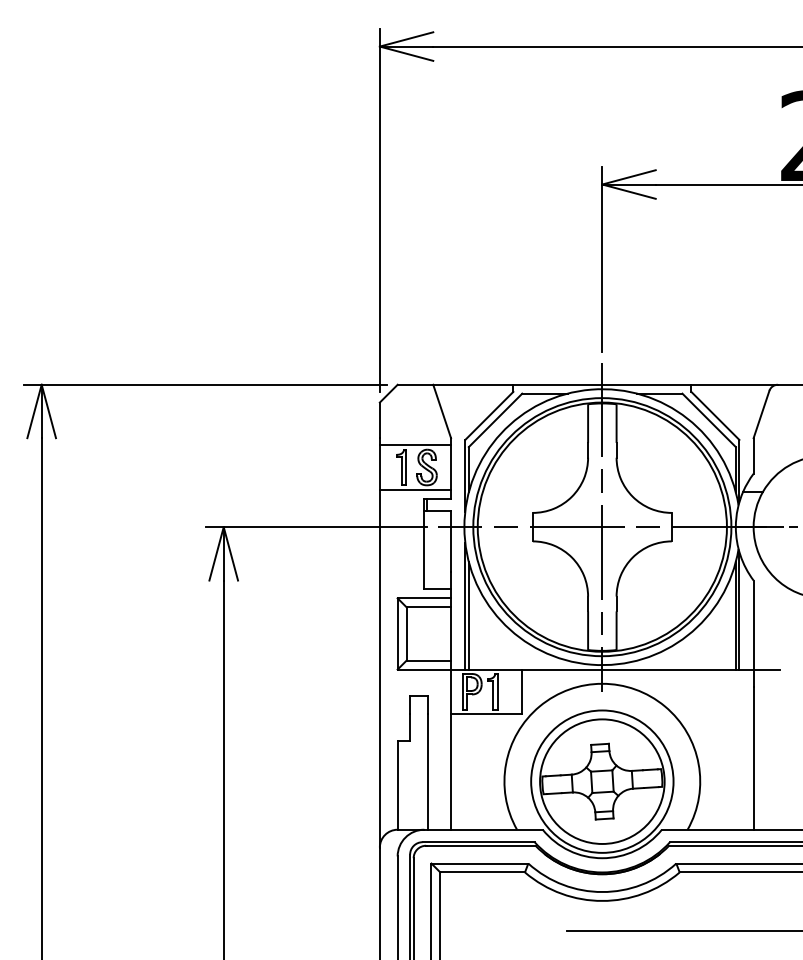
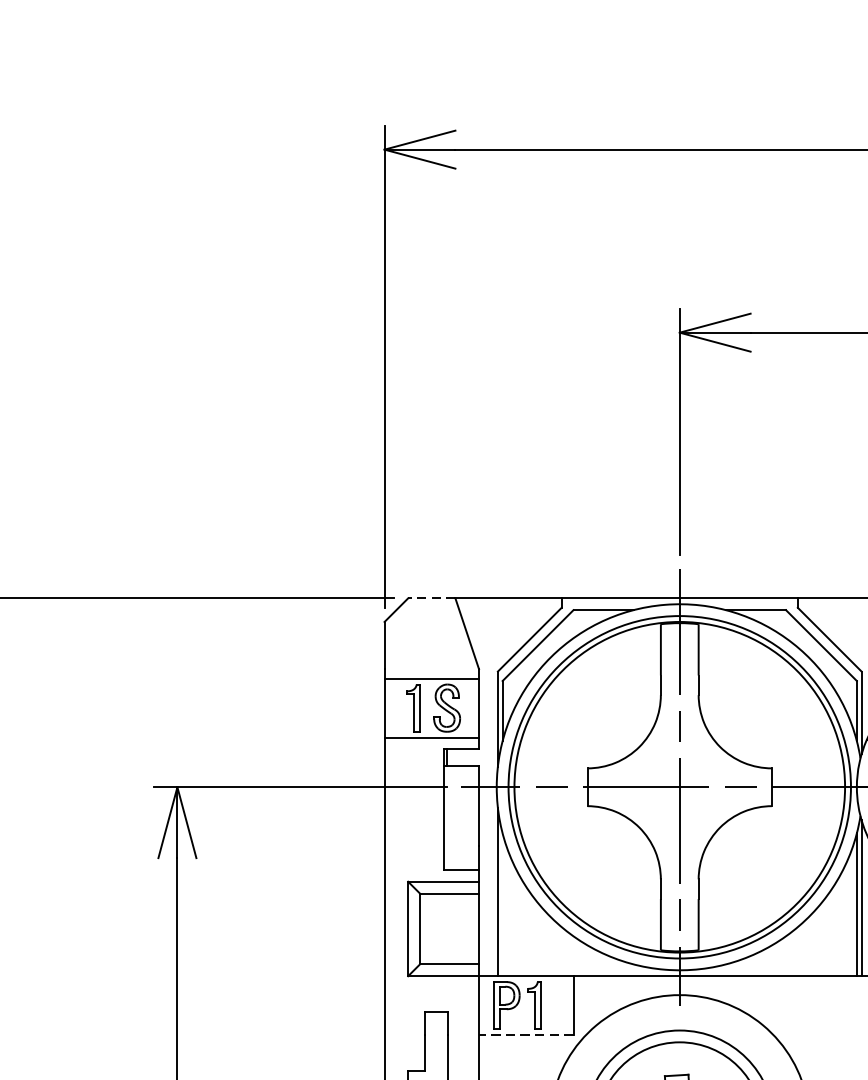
line: (415, 384) -> (431, 597), solid -> dashed
line: (468, 615) -> (502, 904), removed
line: (486, 714) -> (526, 1035), solid -> dashed

